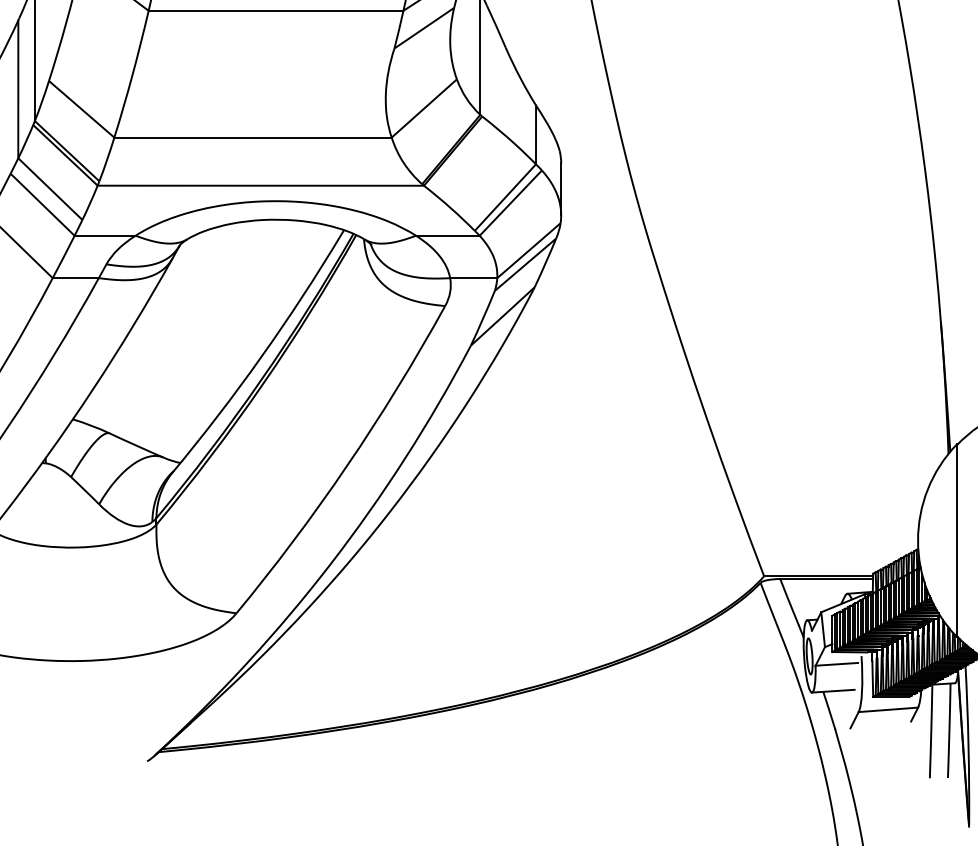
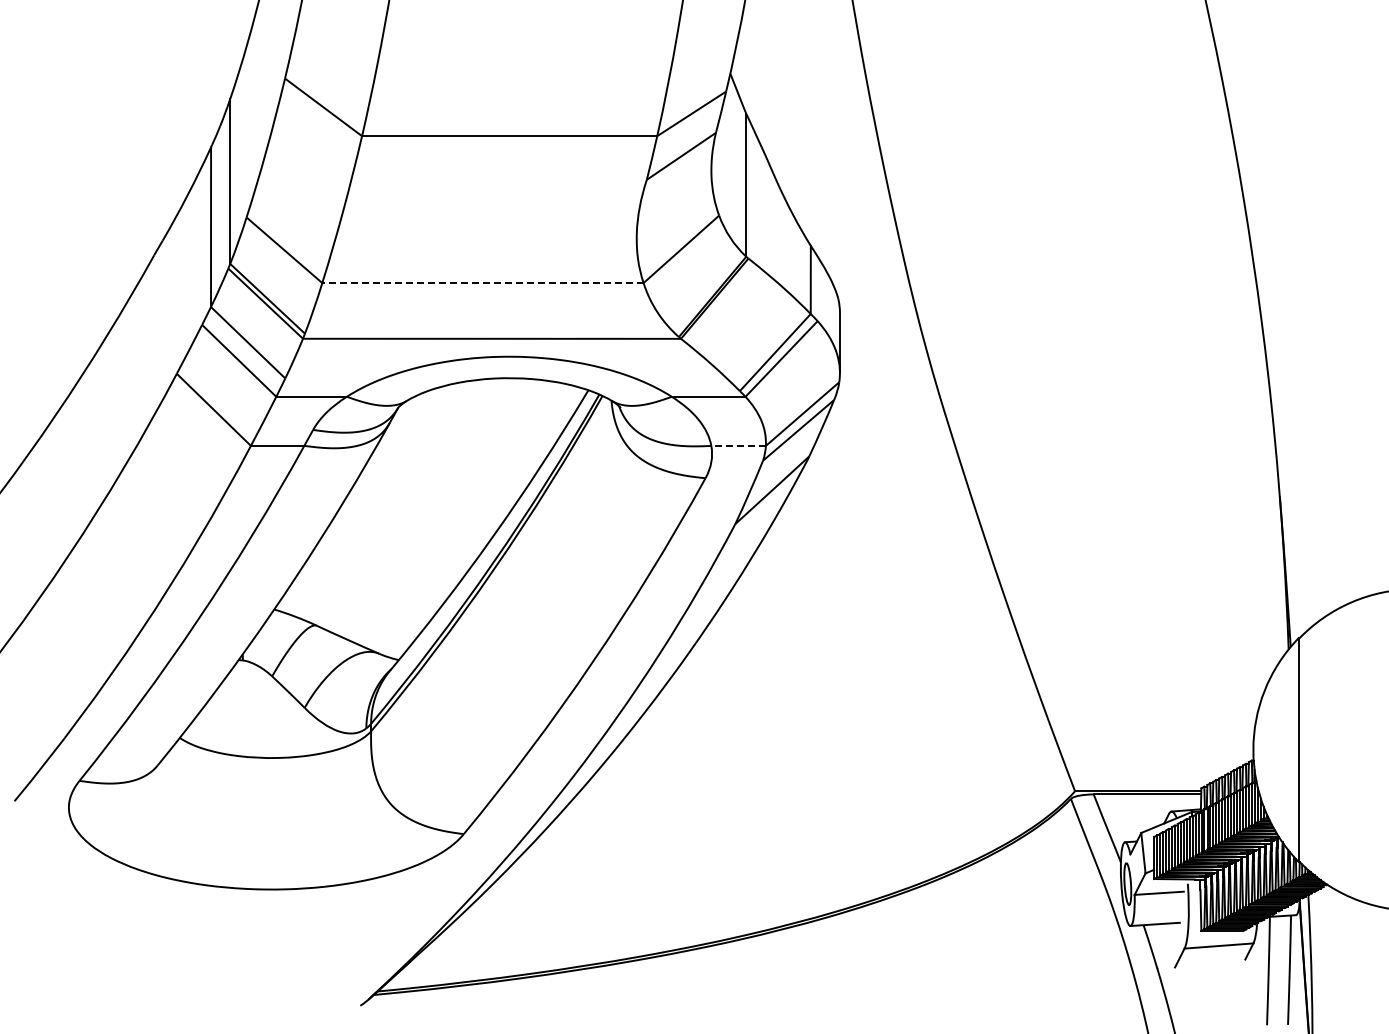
line: (252, 137) -> (482, 283), solid -> dashed
line: (473, 277) -> (738, 445), solid -> dashed

